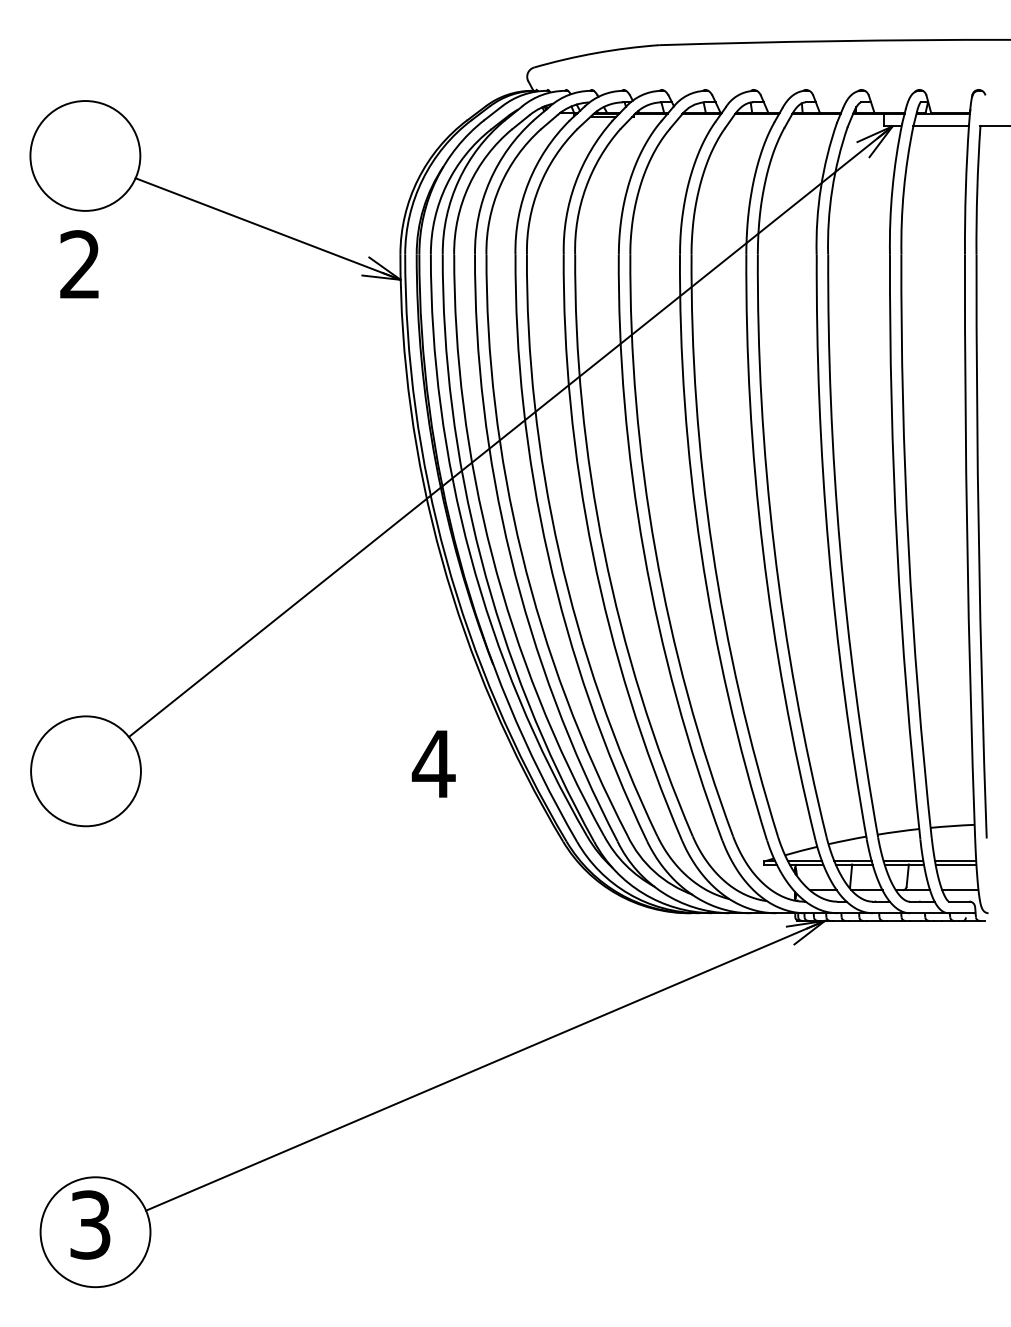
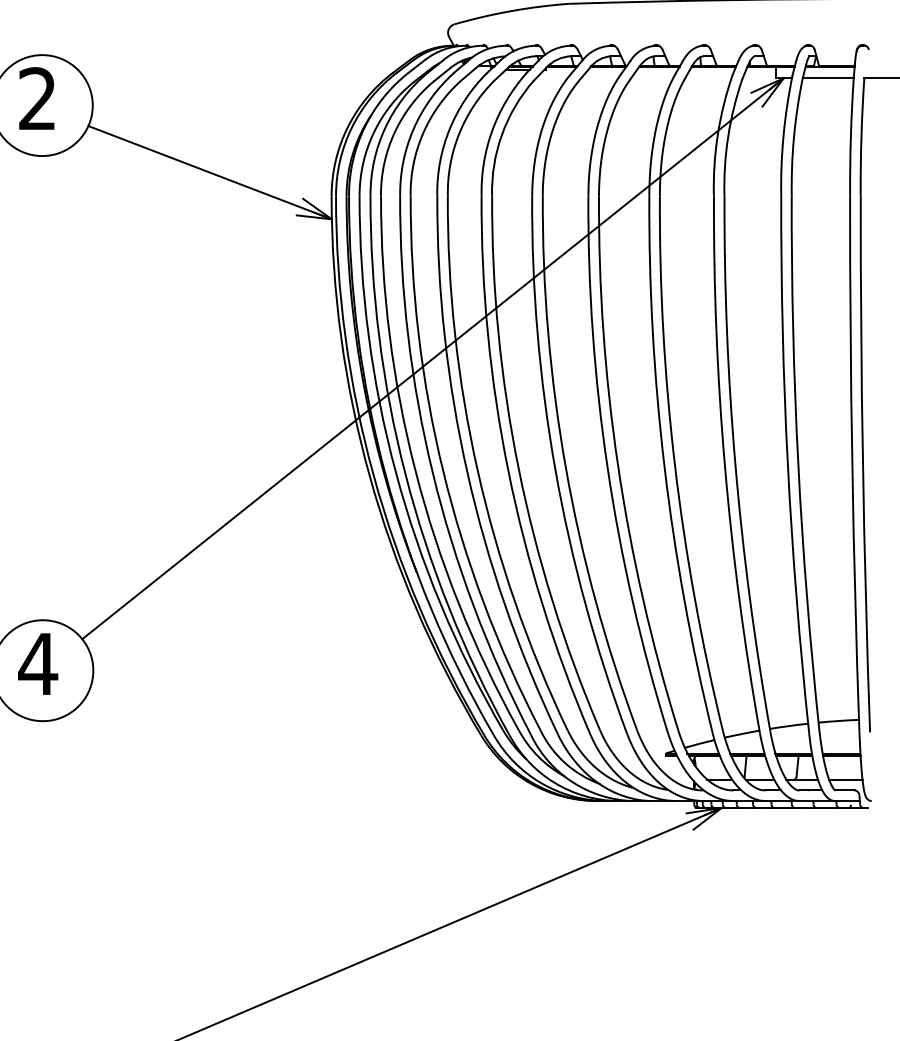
text: (79, 264) -> (36, 98), moved
text: (433, 763) -> (37, 663), moved

